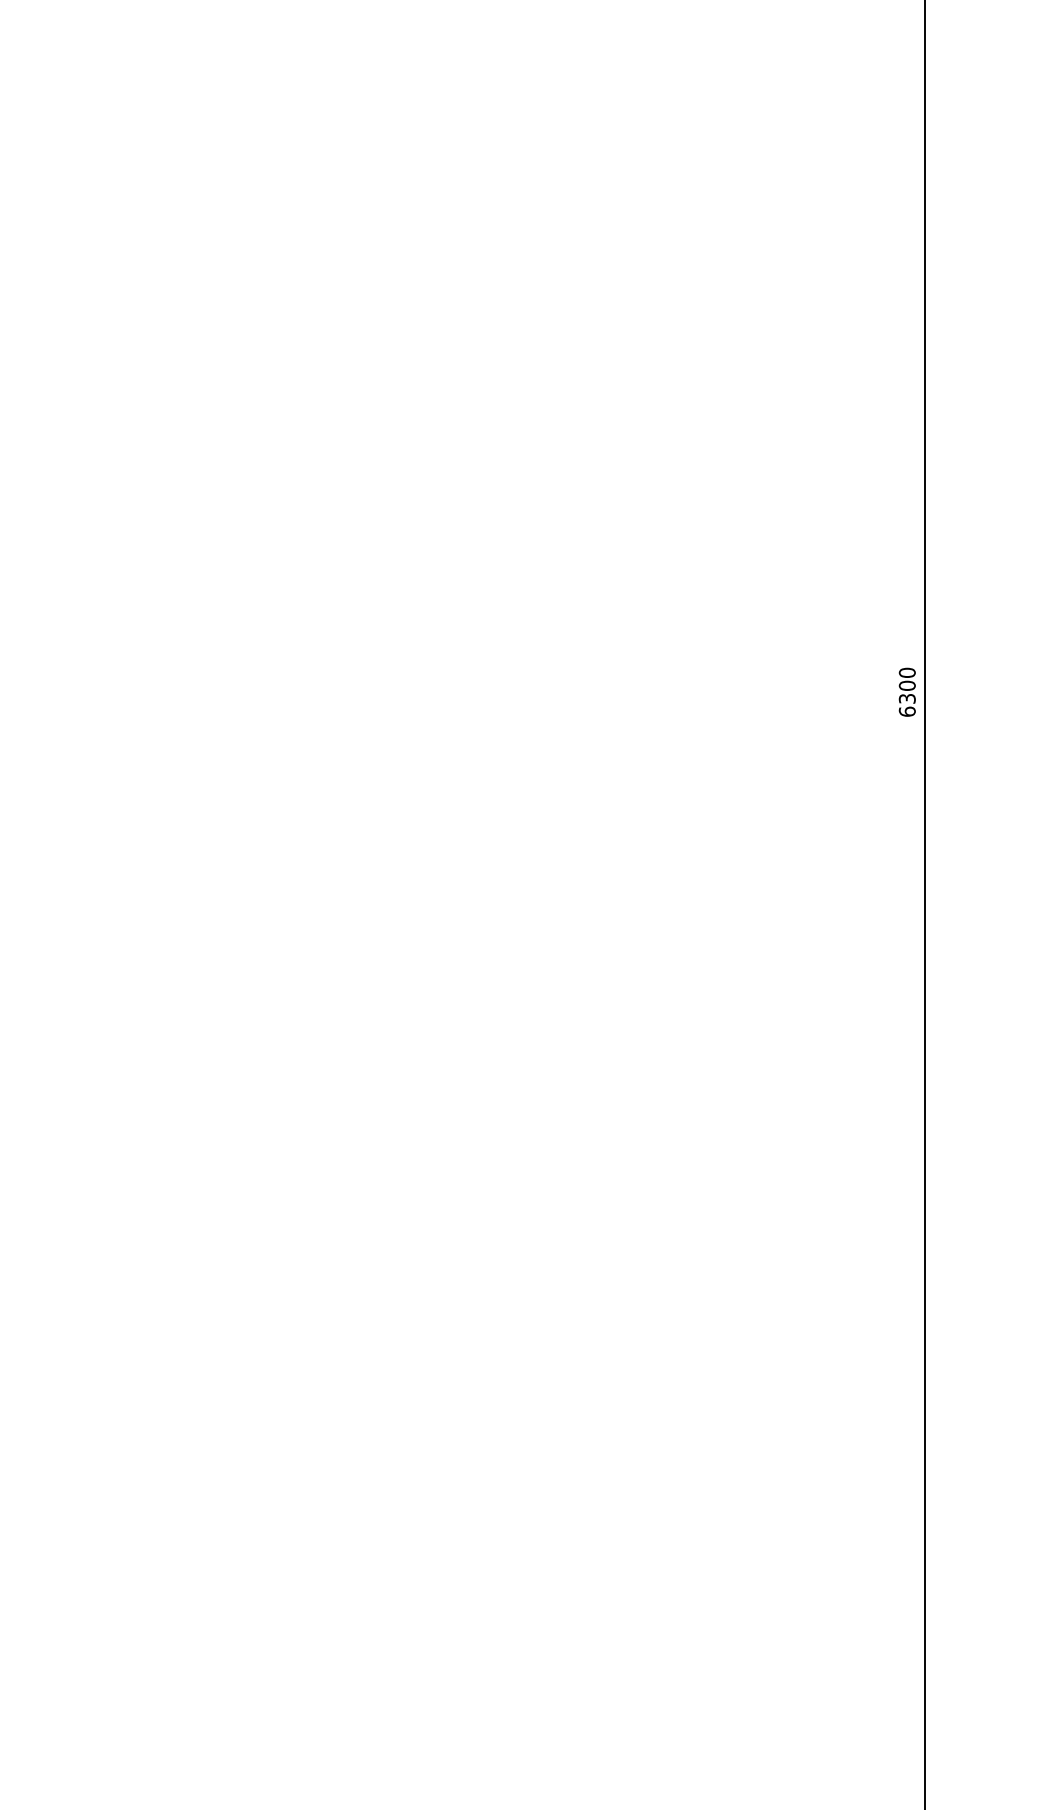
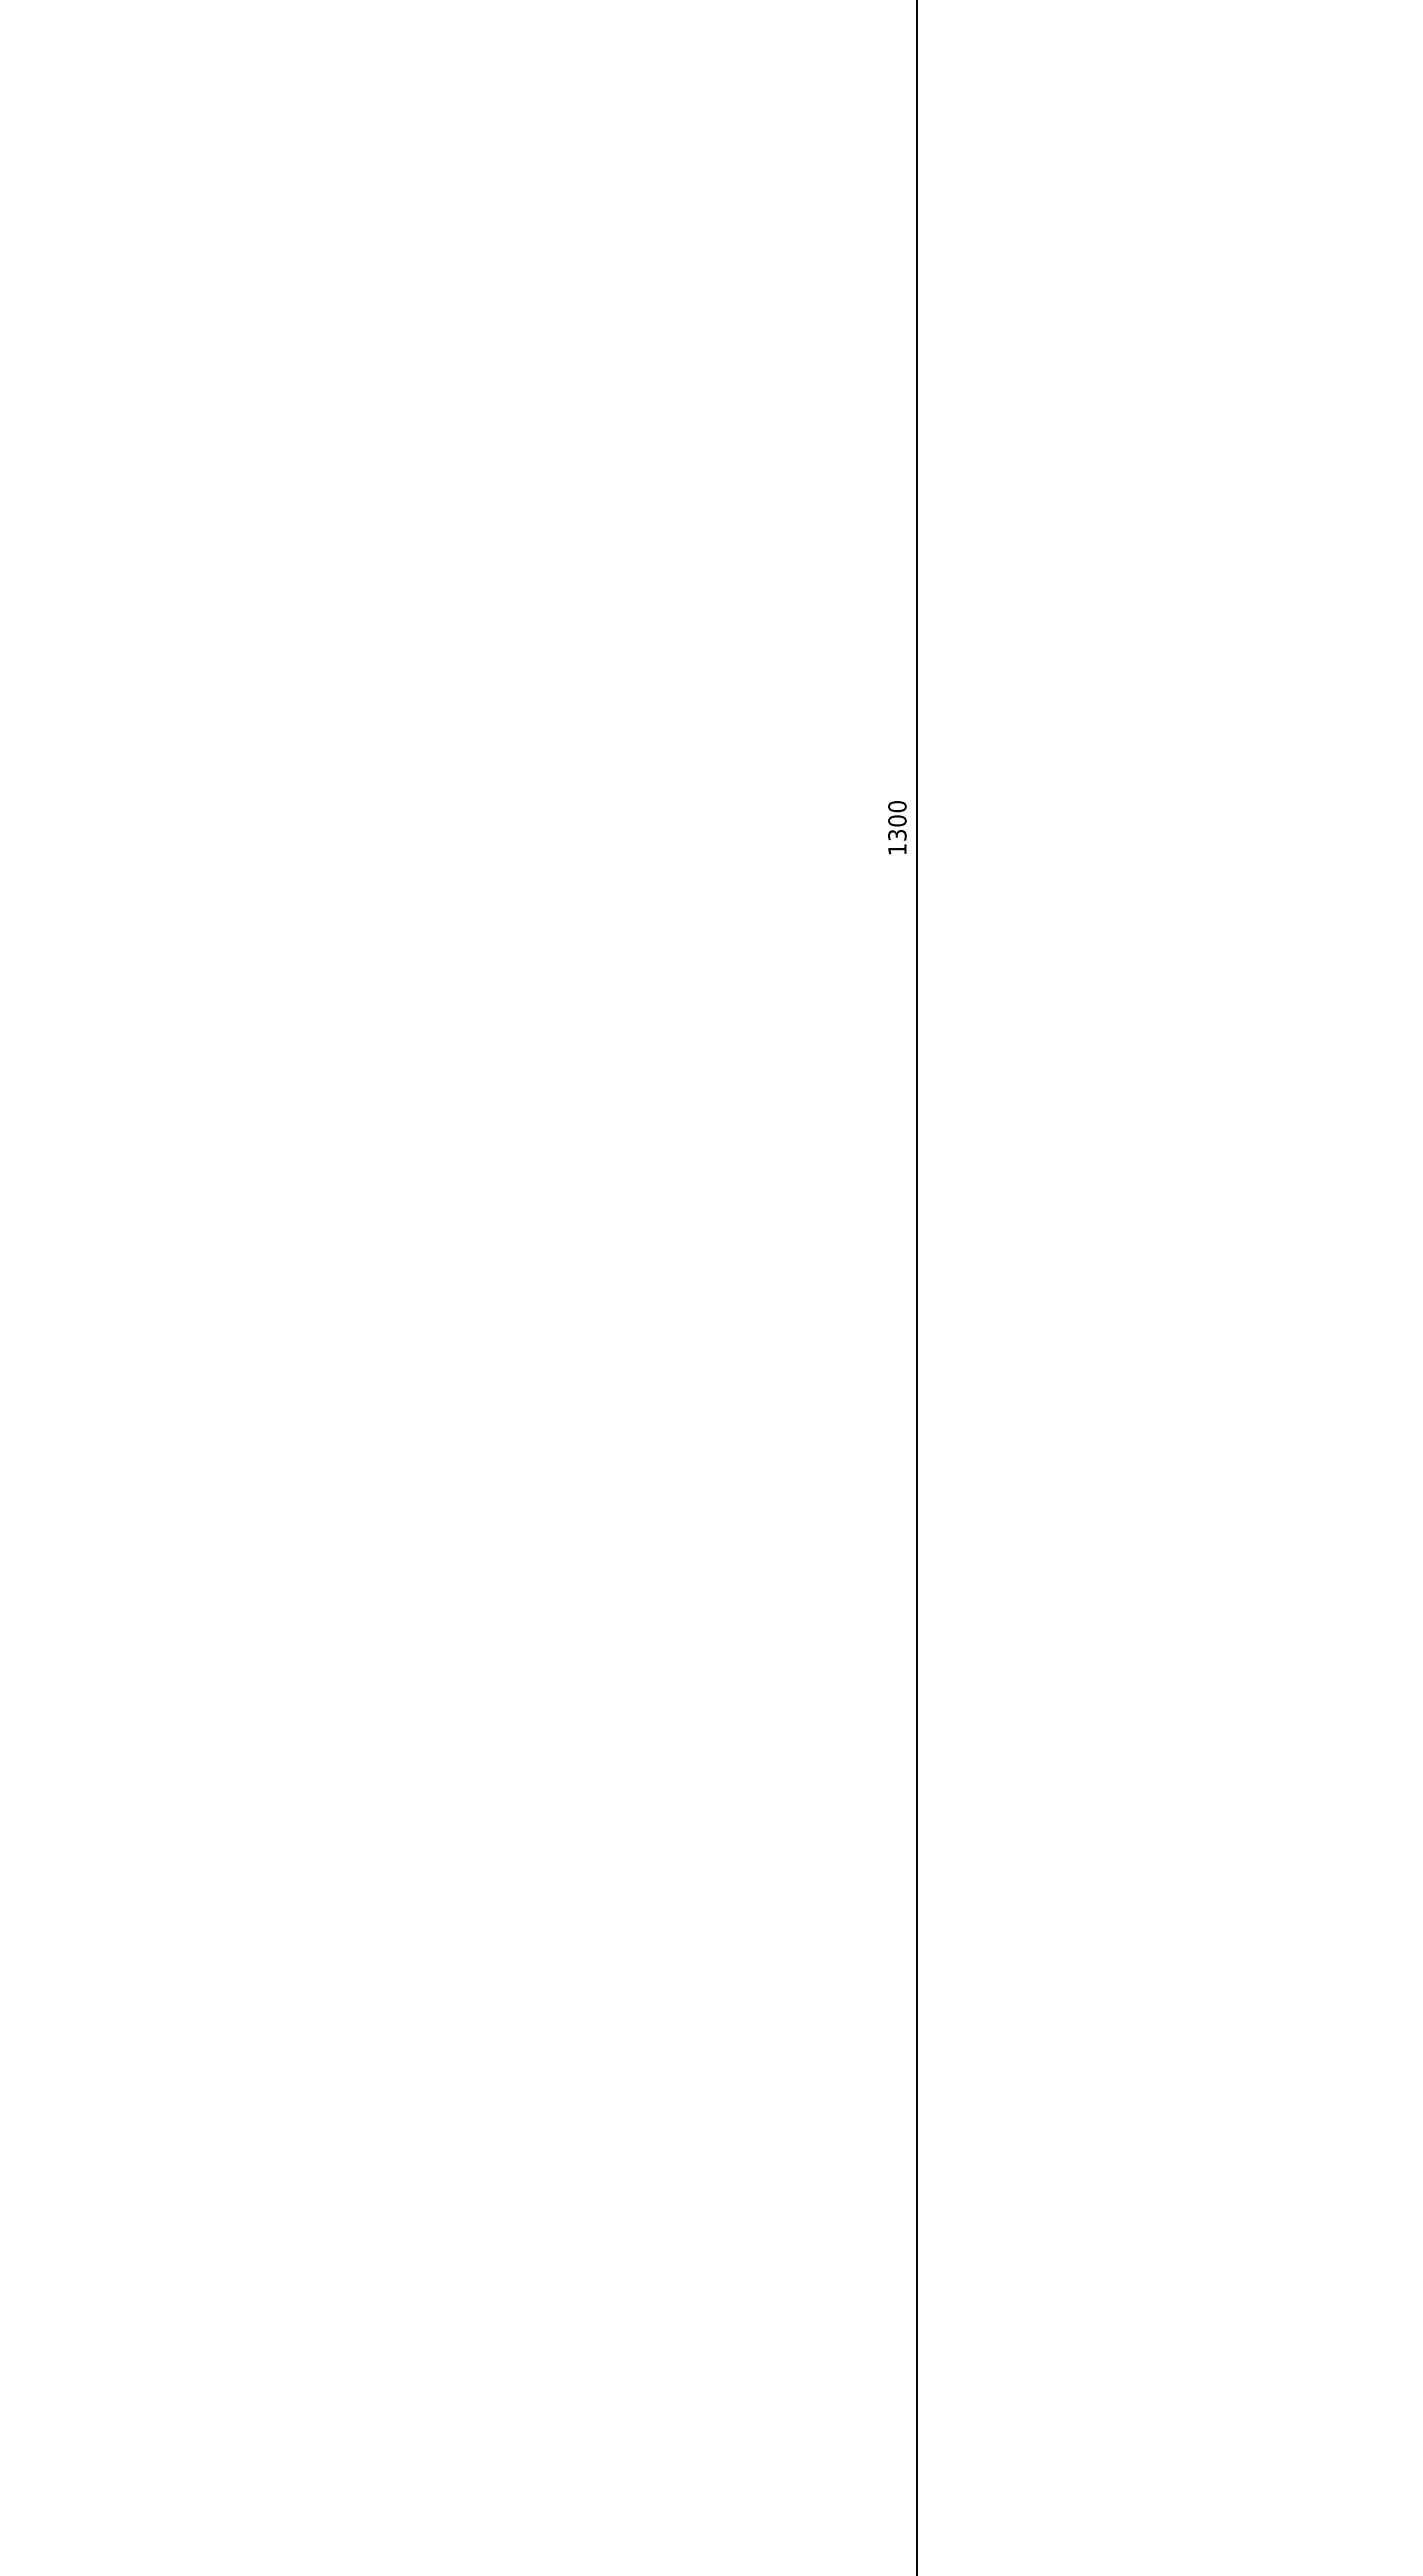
text: (907, 710) -> (897, 848), 6300 -> 1300

